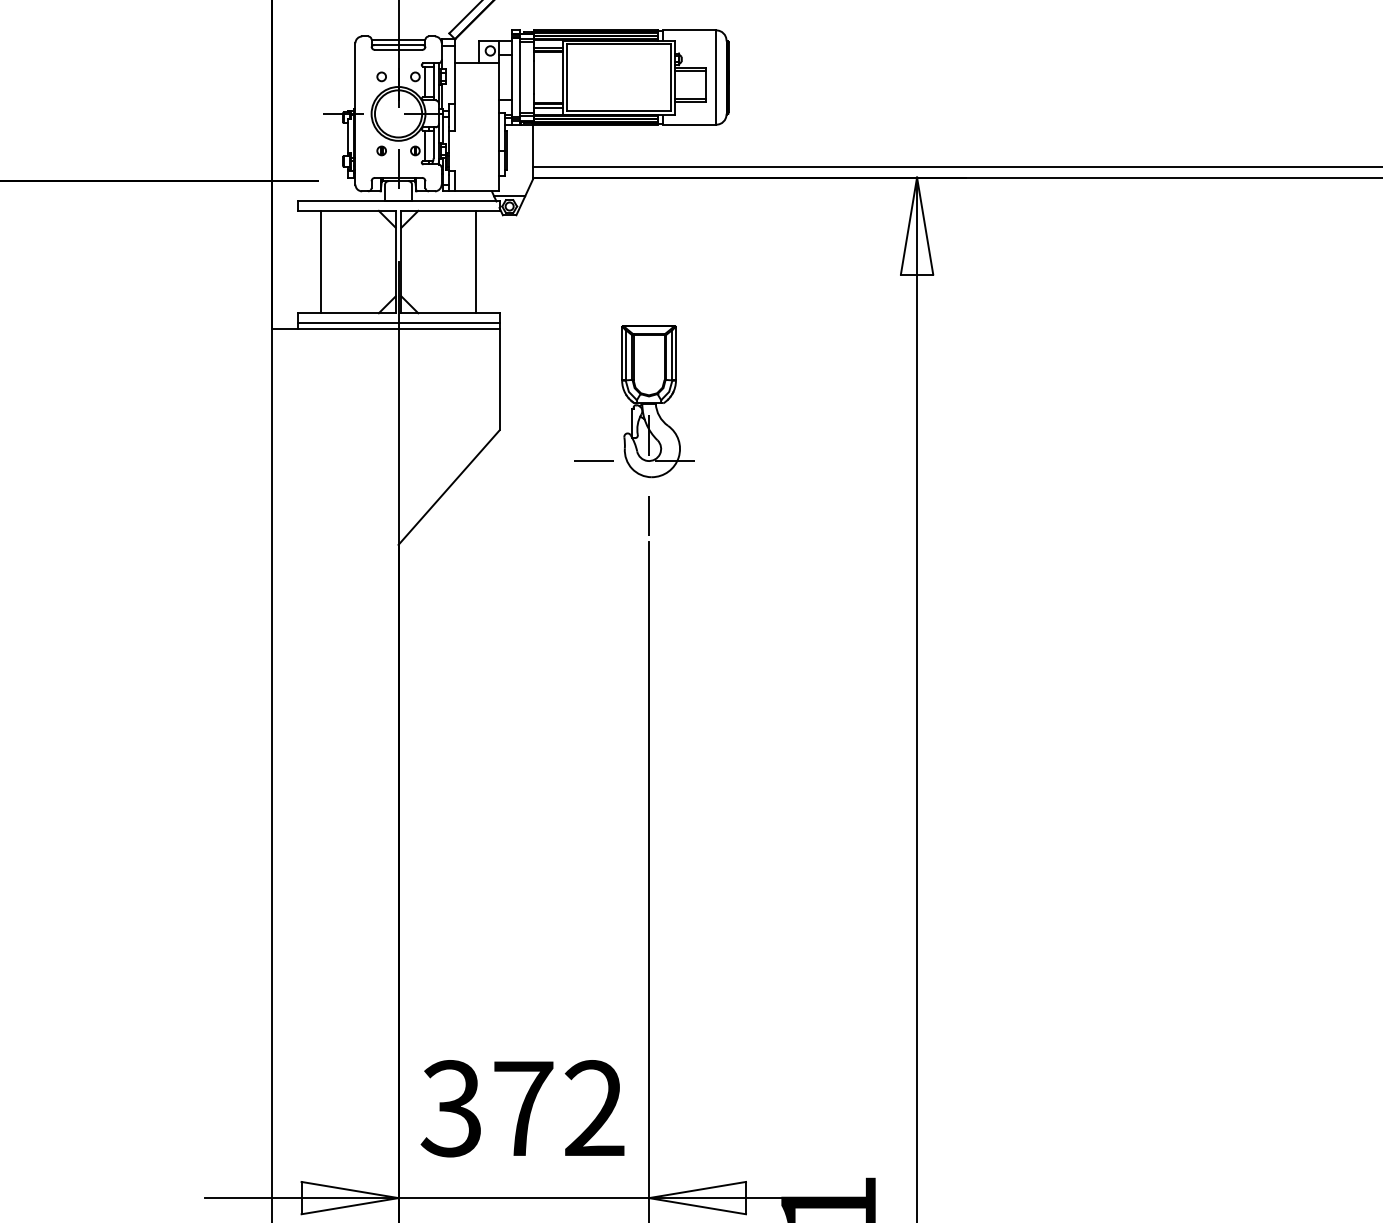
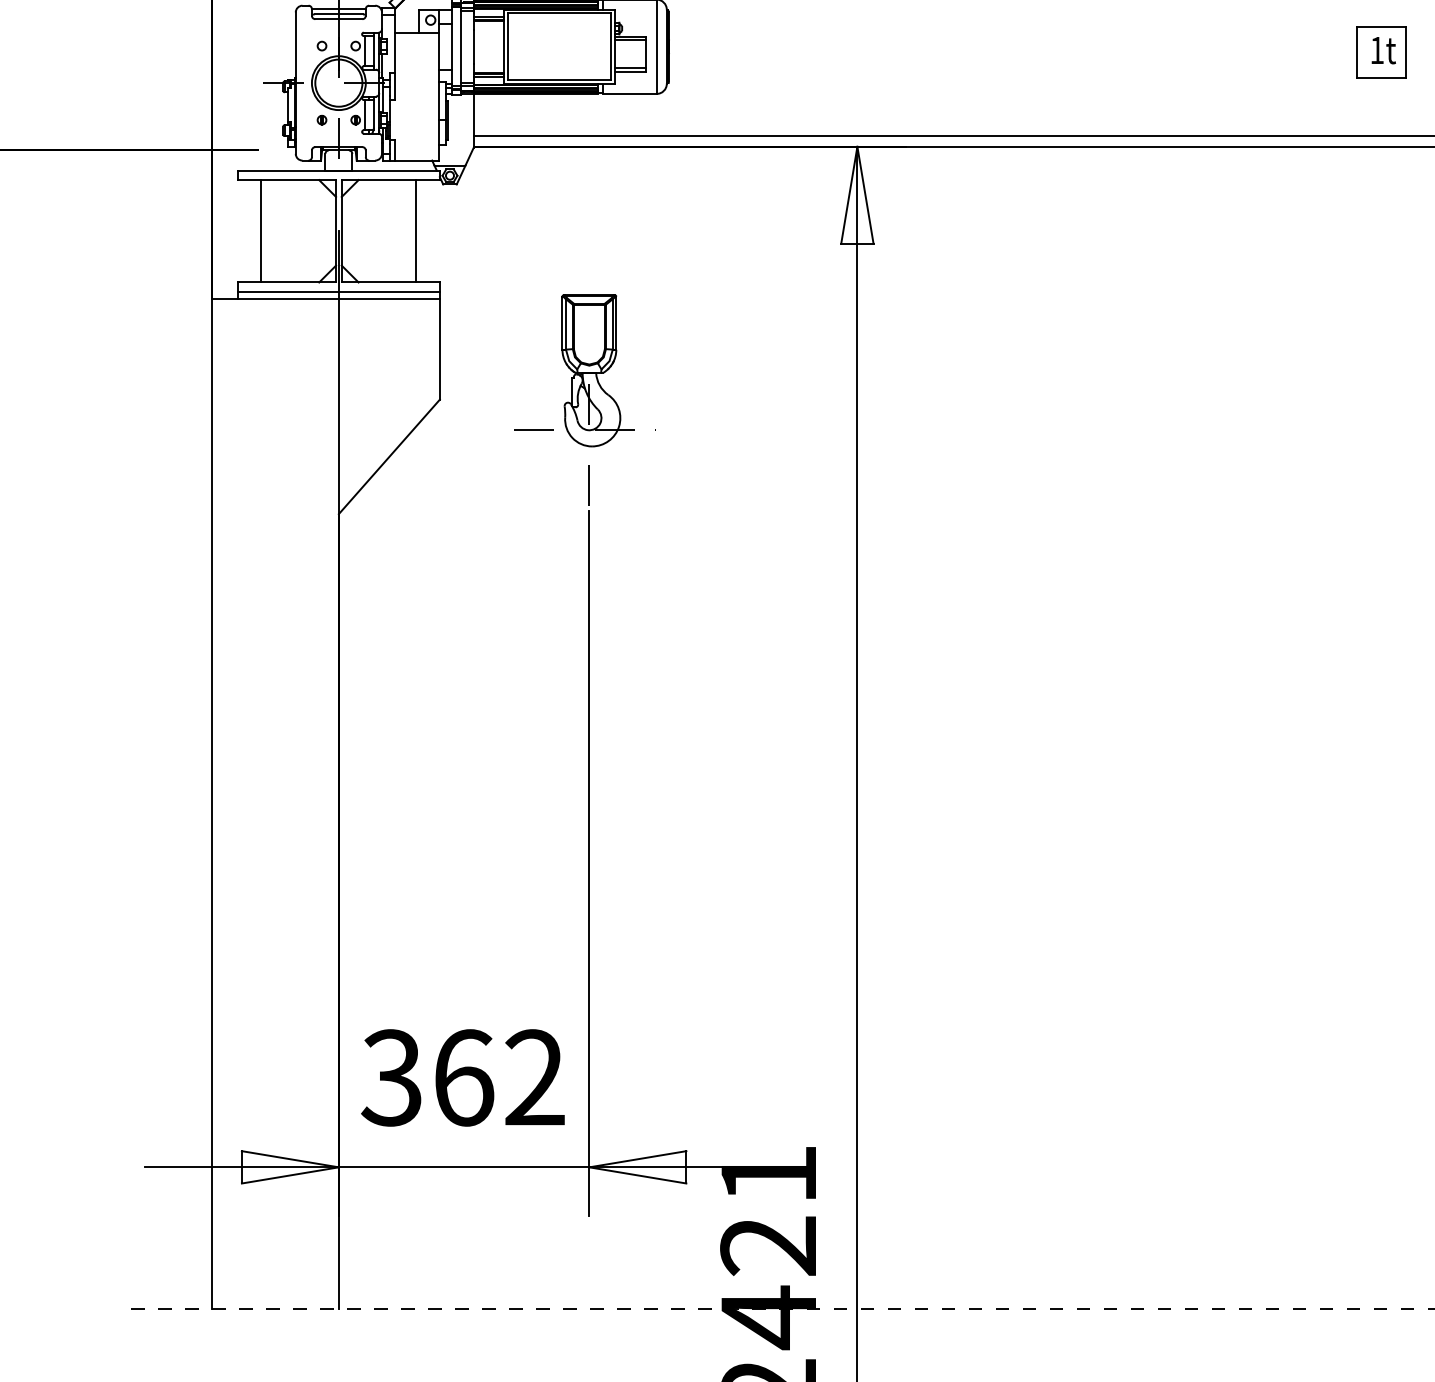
text: (524, 1108) -> (464, 1077), 372 -> 362

